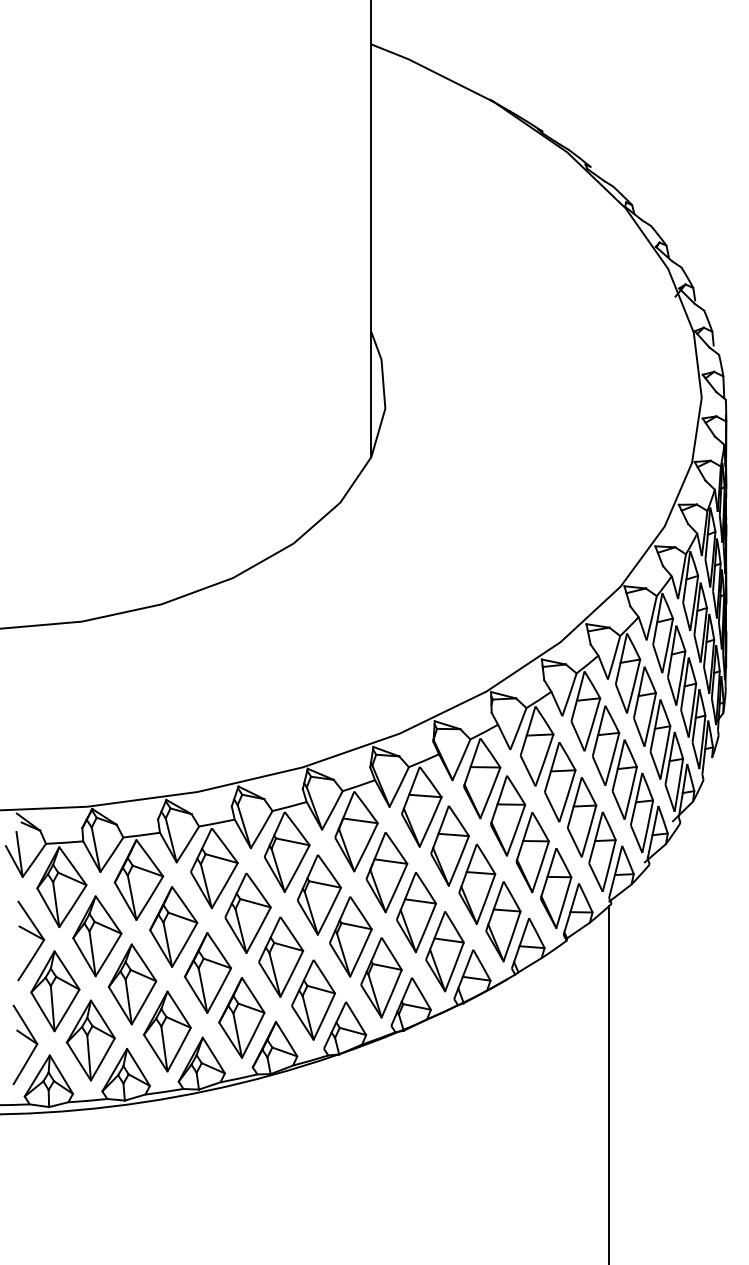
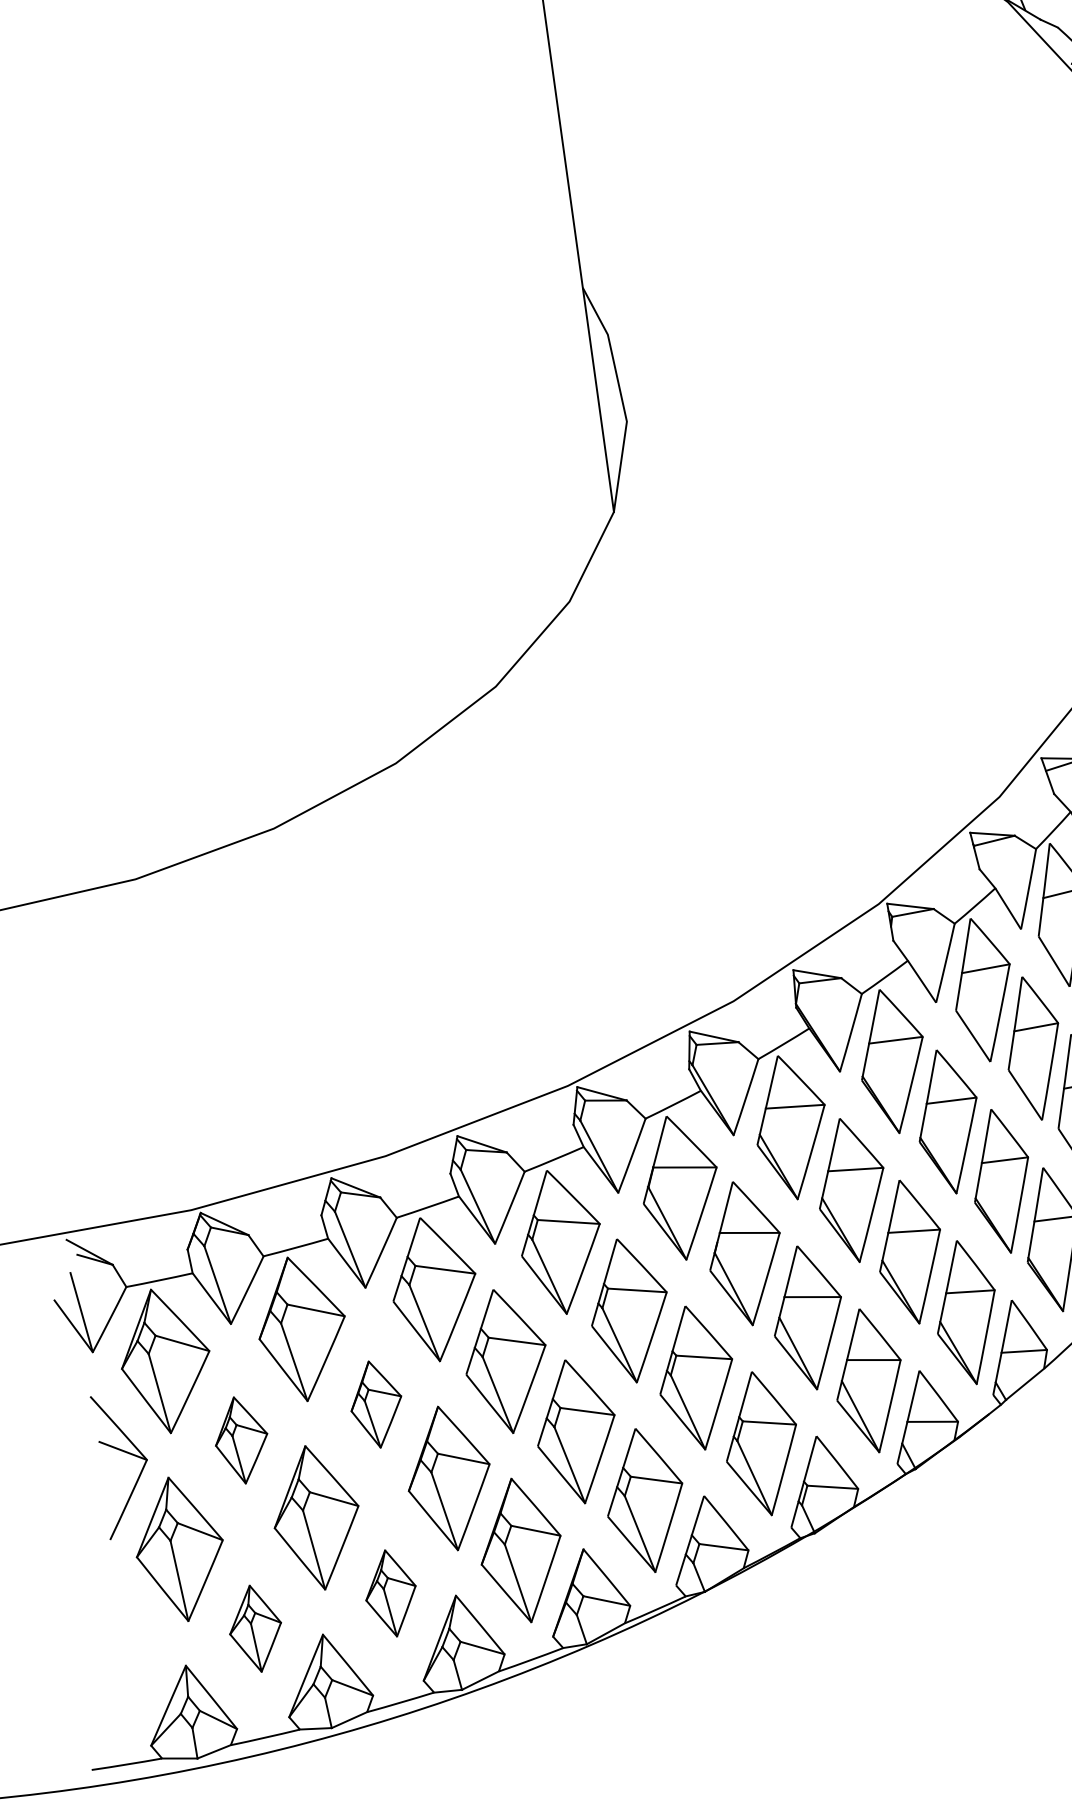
part: (173, 926) -> (375, 1403), size x0.6
part: (97, 936) -> (241, 1440), size x0.6
part: (167, 1031) -> (391, 1593), size x0.6
part: (90, 1040) -> (255, 1628), size x0.6
part: (25, 1044) -> (139, 1652), removed

